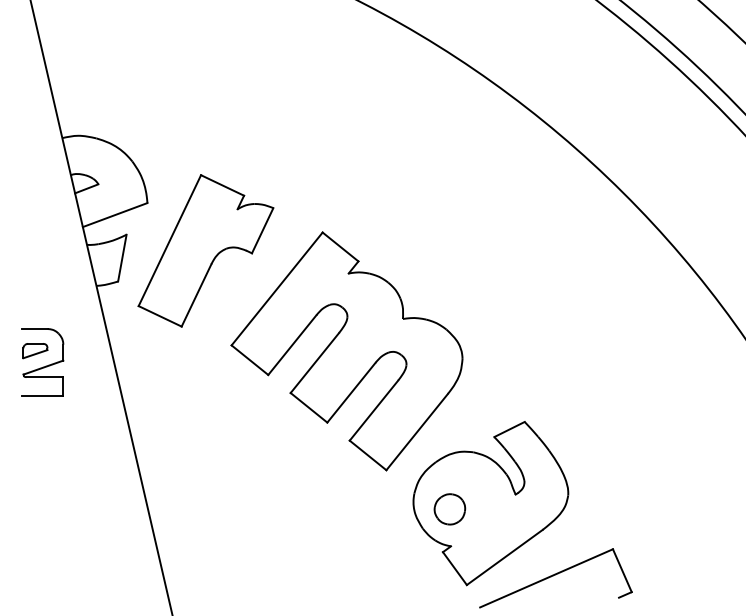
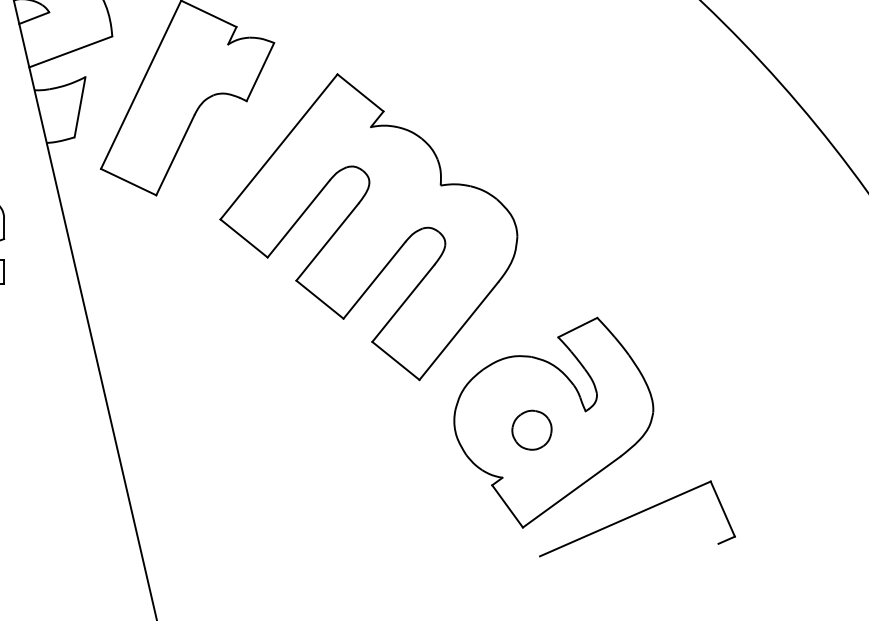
part: (449, 509) -> (531, 430), moved

